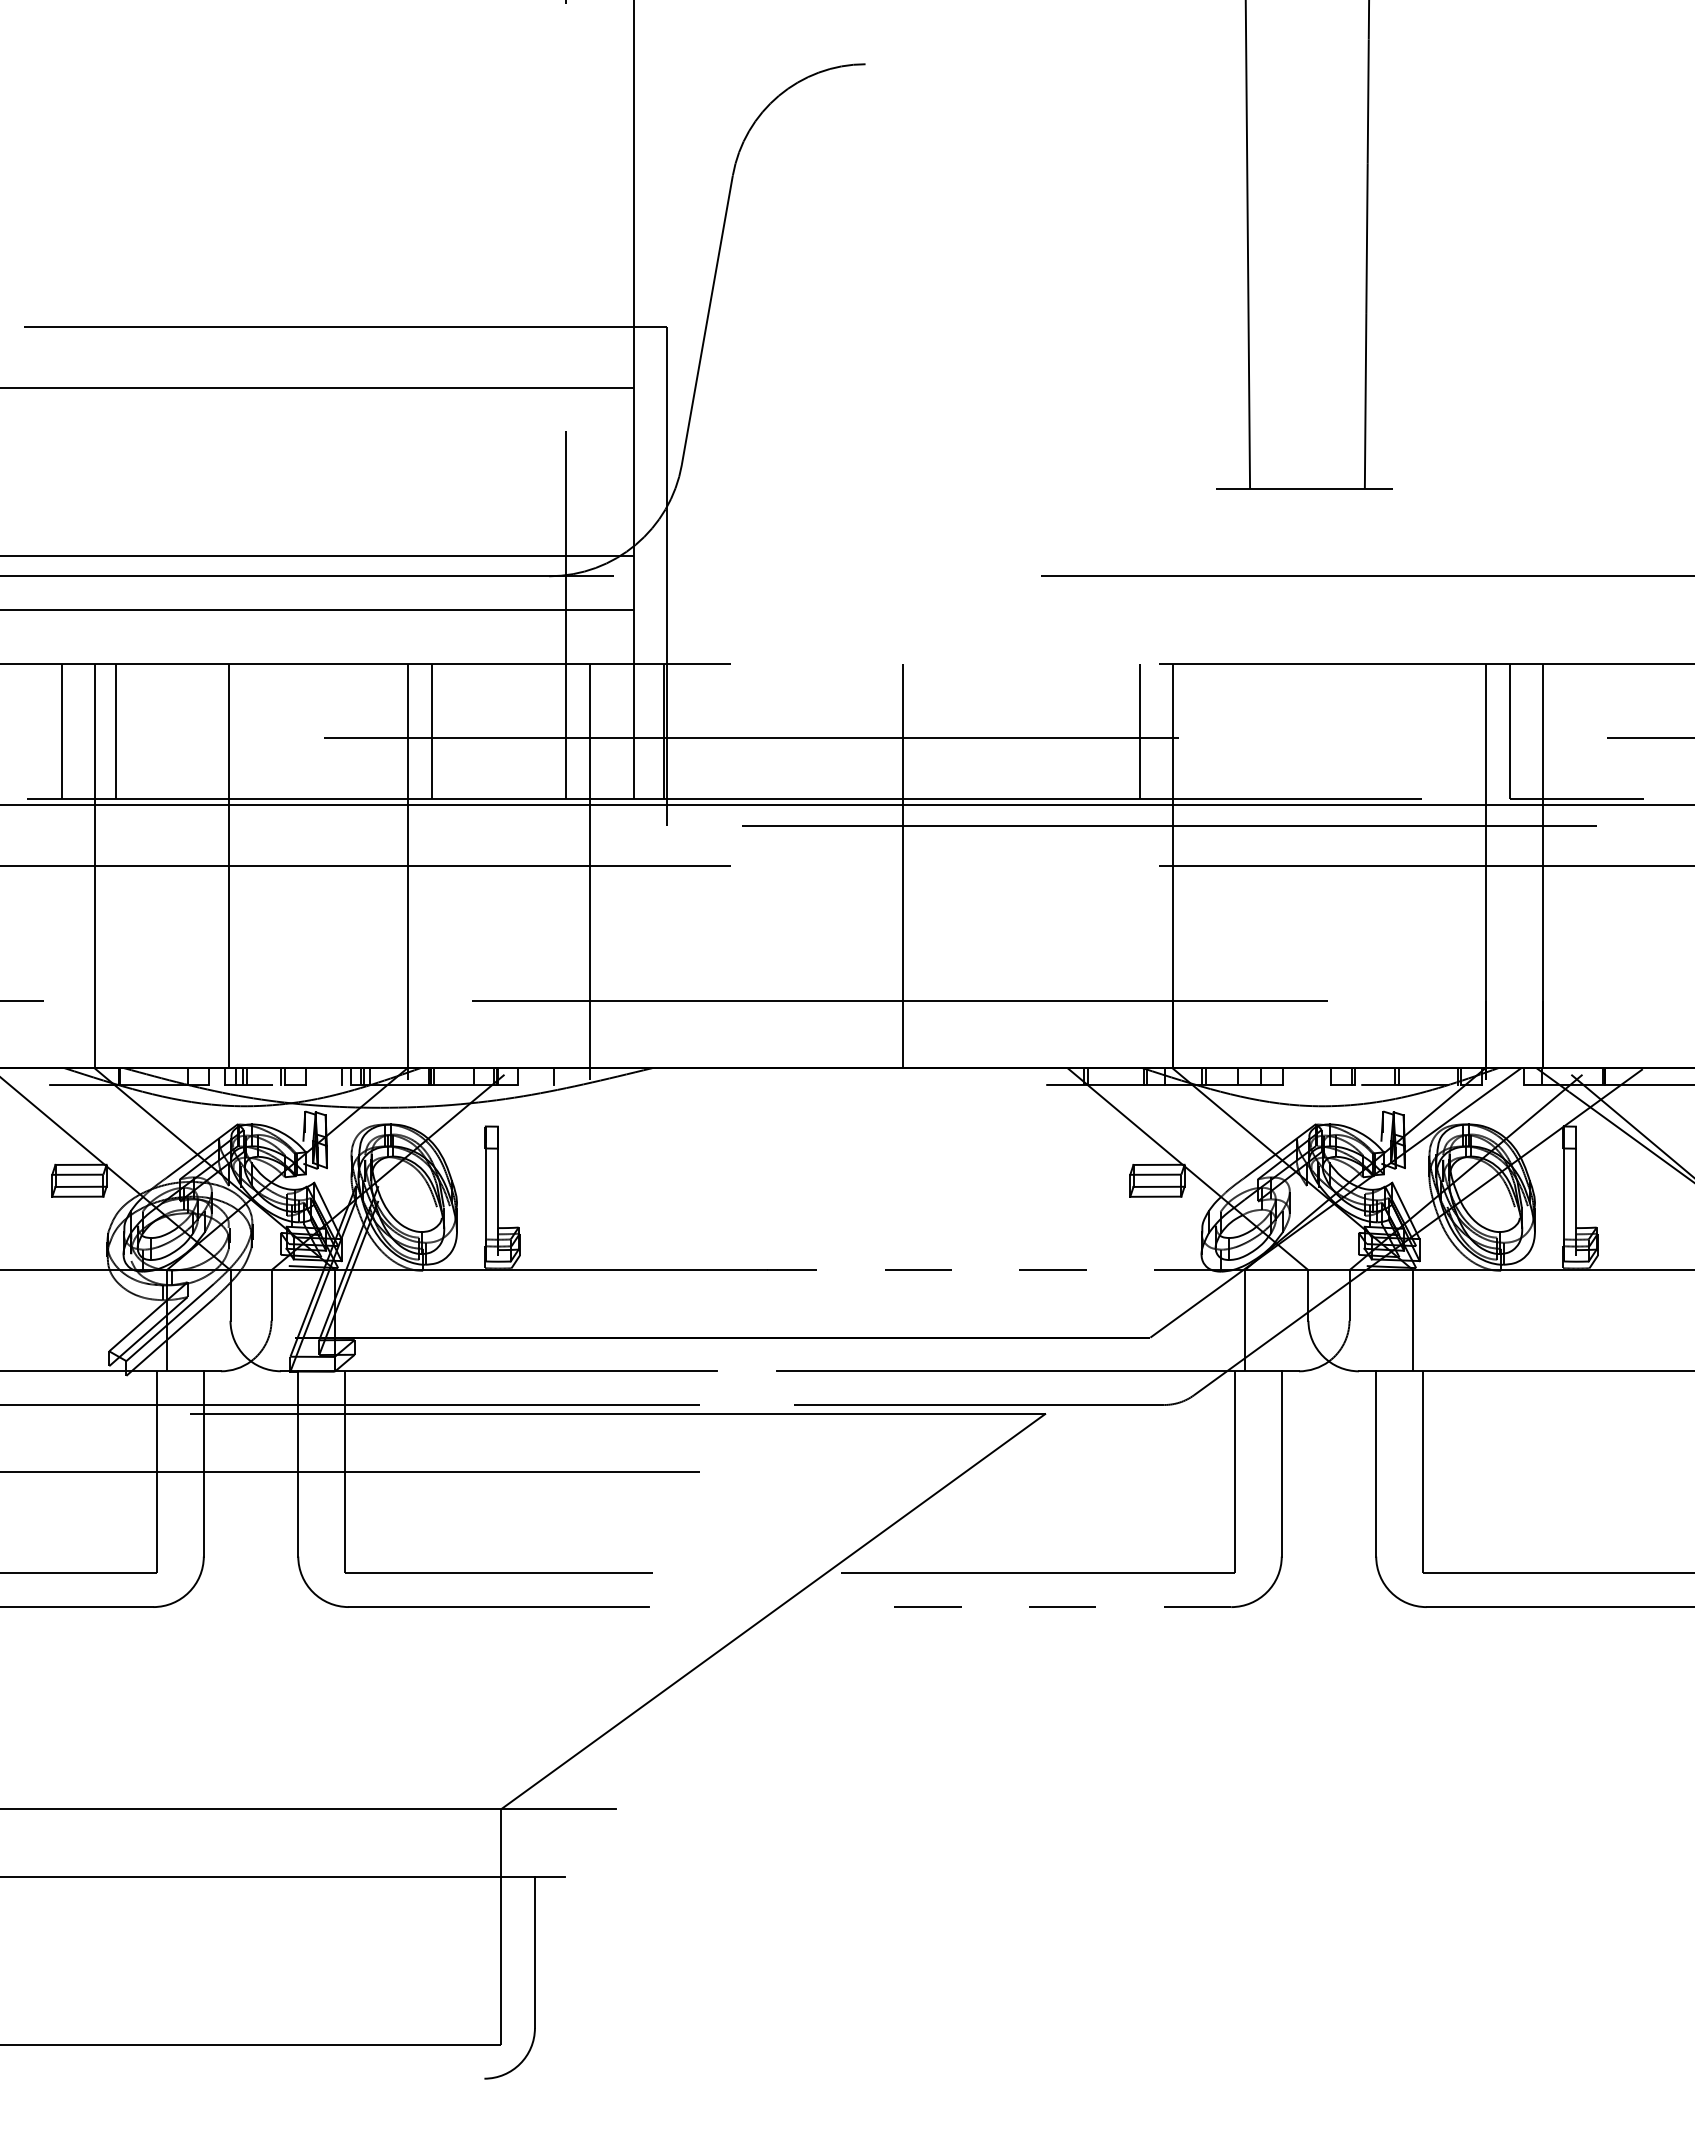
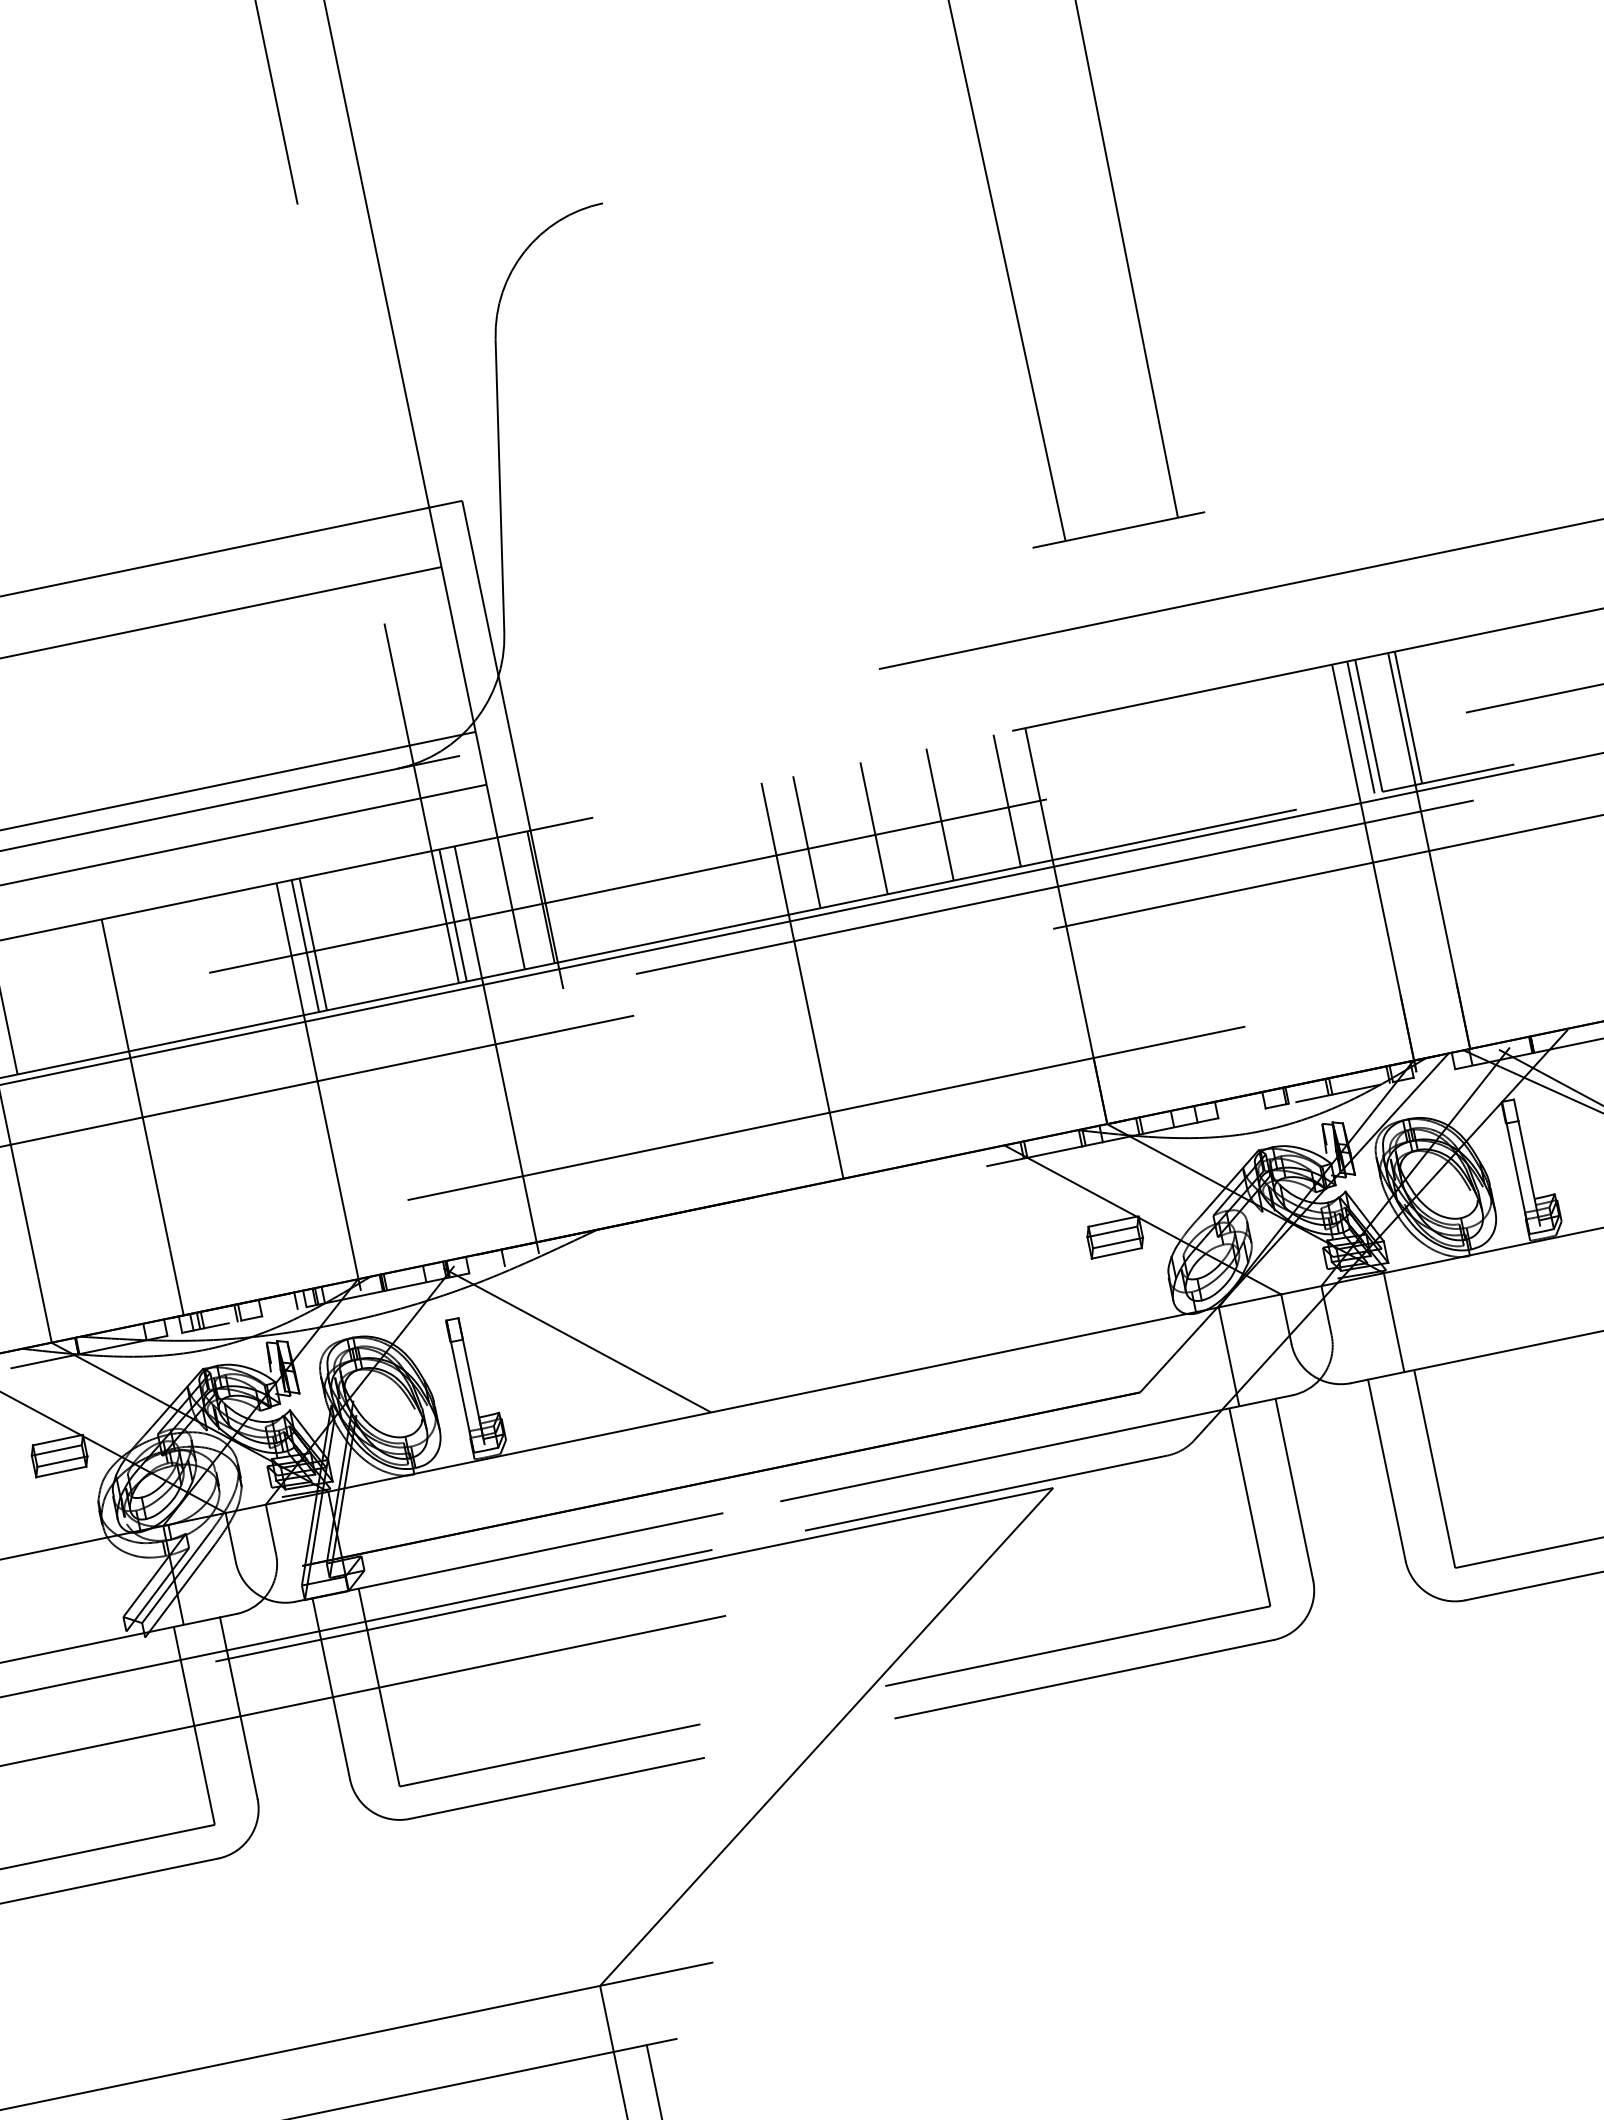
line: (423, 730) -> (305, 945), added
line: (574, 730) -> (453, 914), added
line: (935, 730) -> (806, 841), added
line: (1004, 730) -> (874, 827), added
line: (1071, 730) -> (939, 813), added
line: (1501, 730) -> (1360, 726), added
line: (1550, 730) -> (1408, 716), added
line: (609, 1172) -> (576, 1340), added
line: (994, 1270) -> (973, 1358), dashed -> solid
line: (1037, 1607) -> (1084, 1679), dashed -> solid

